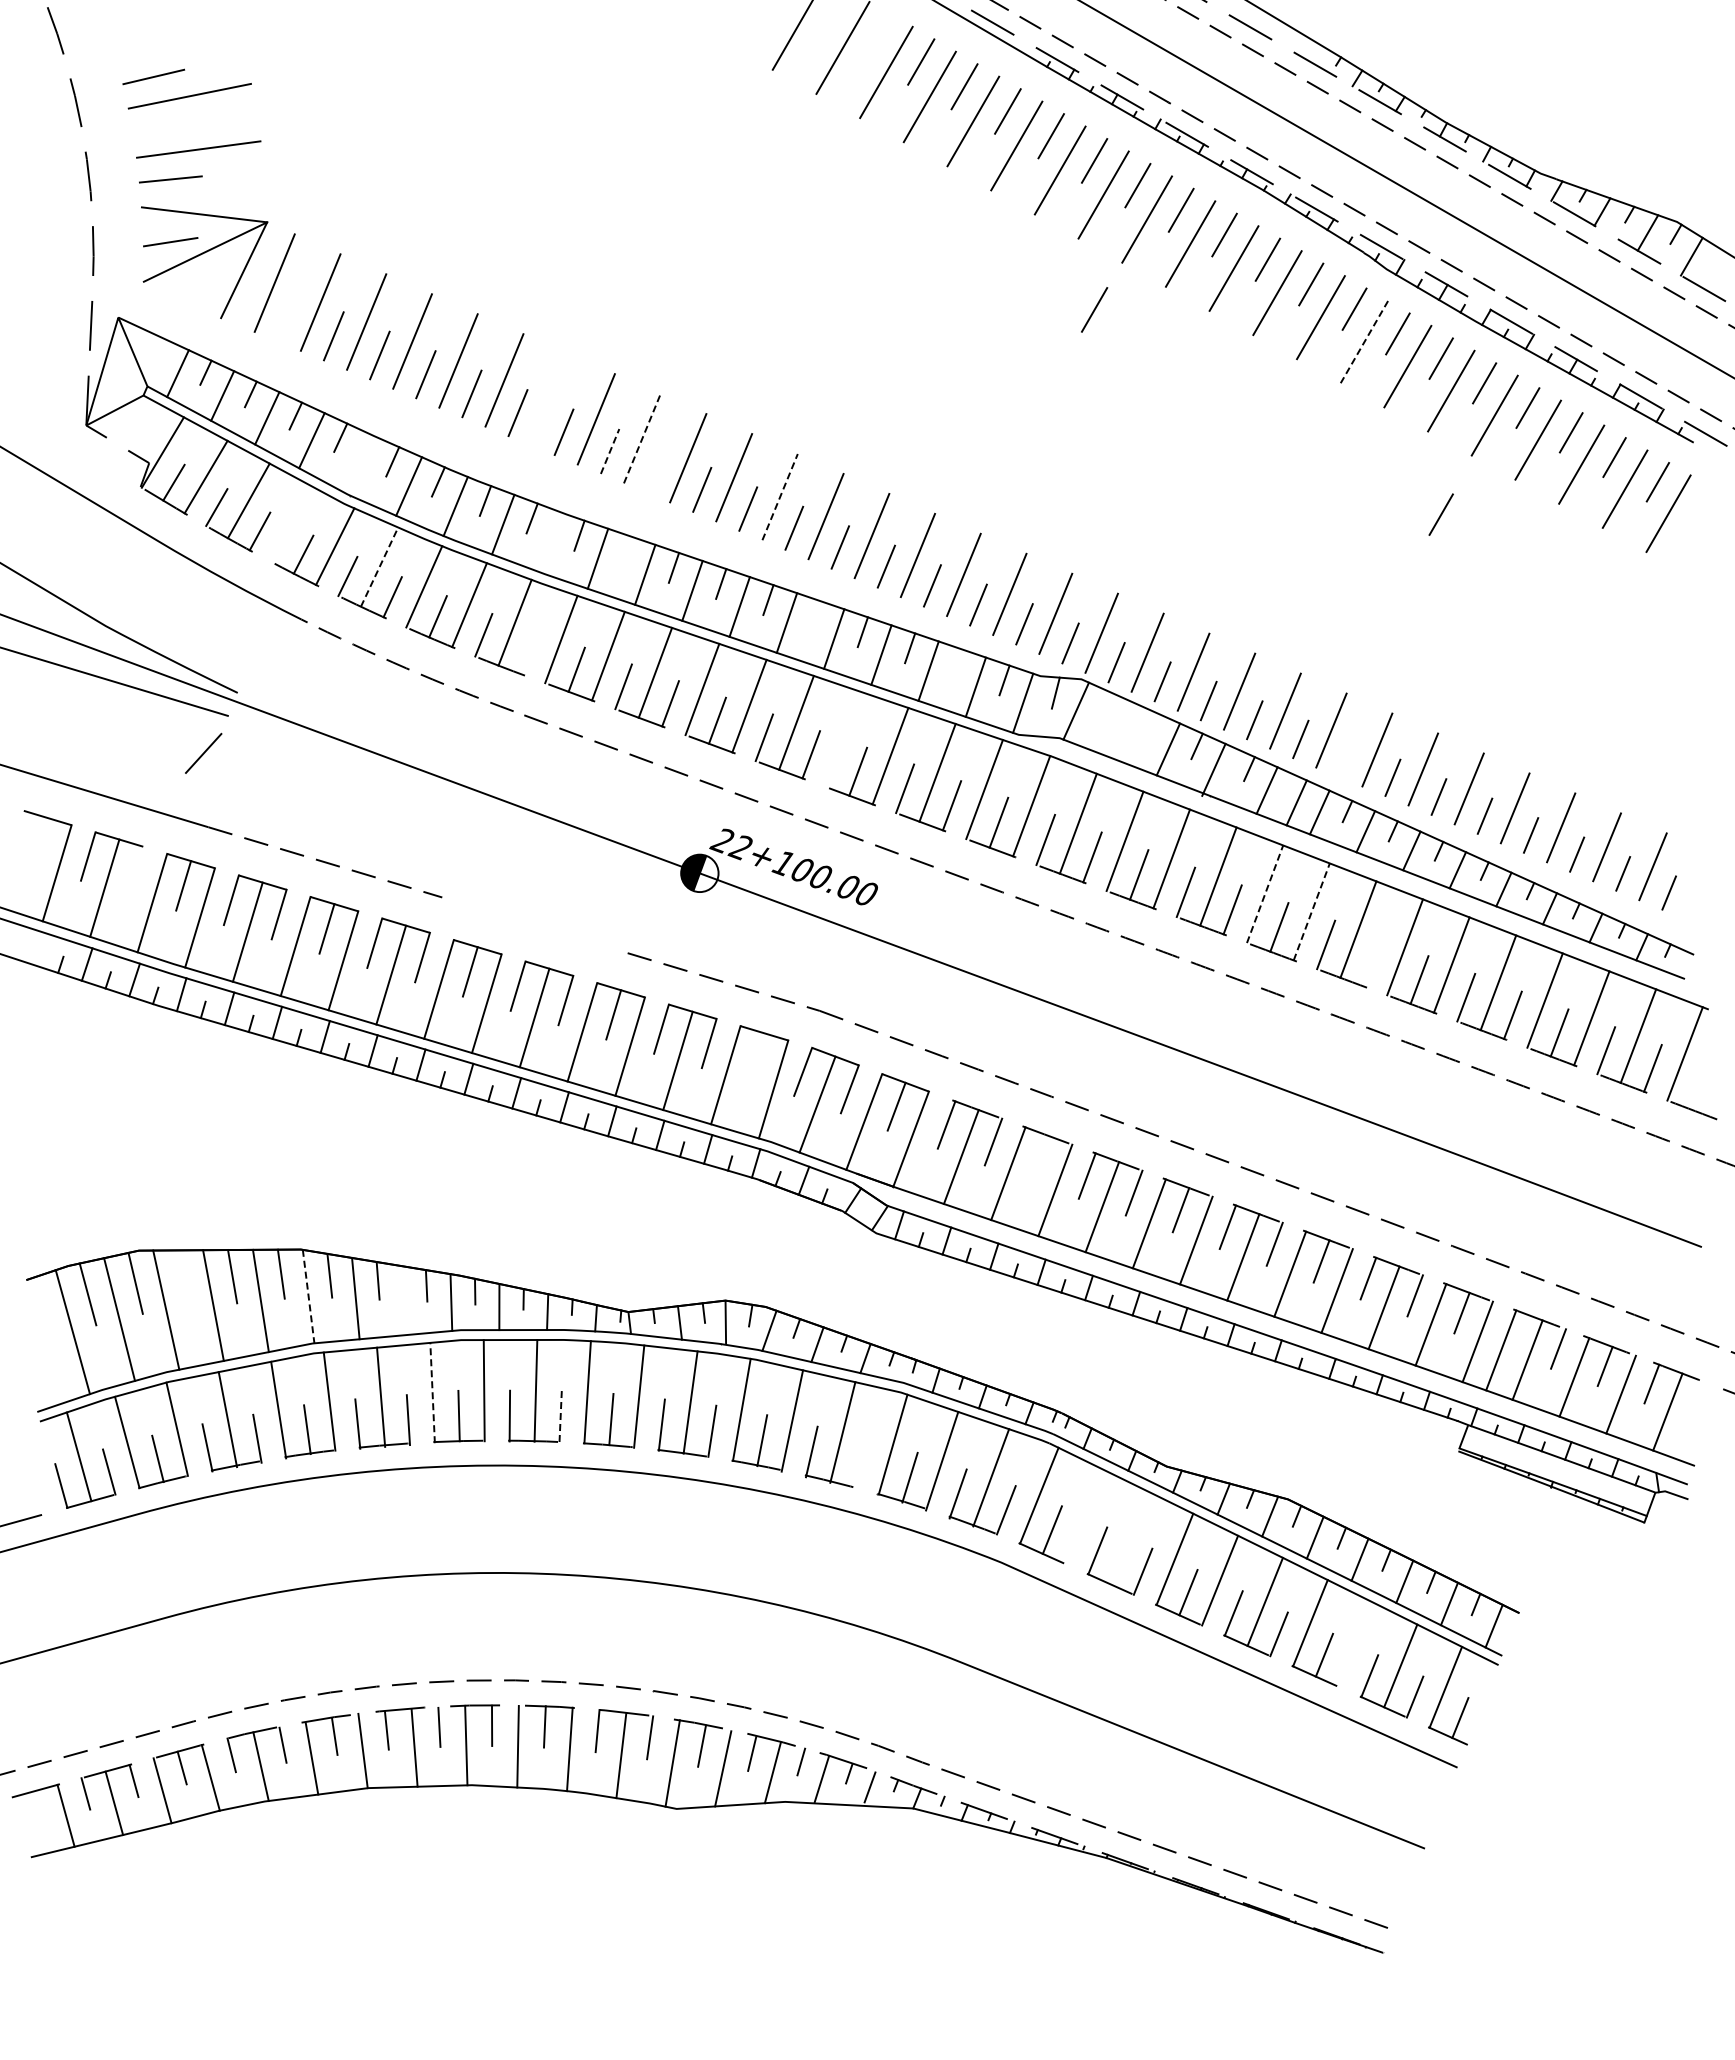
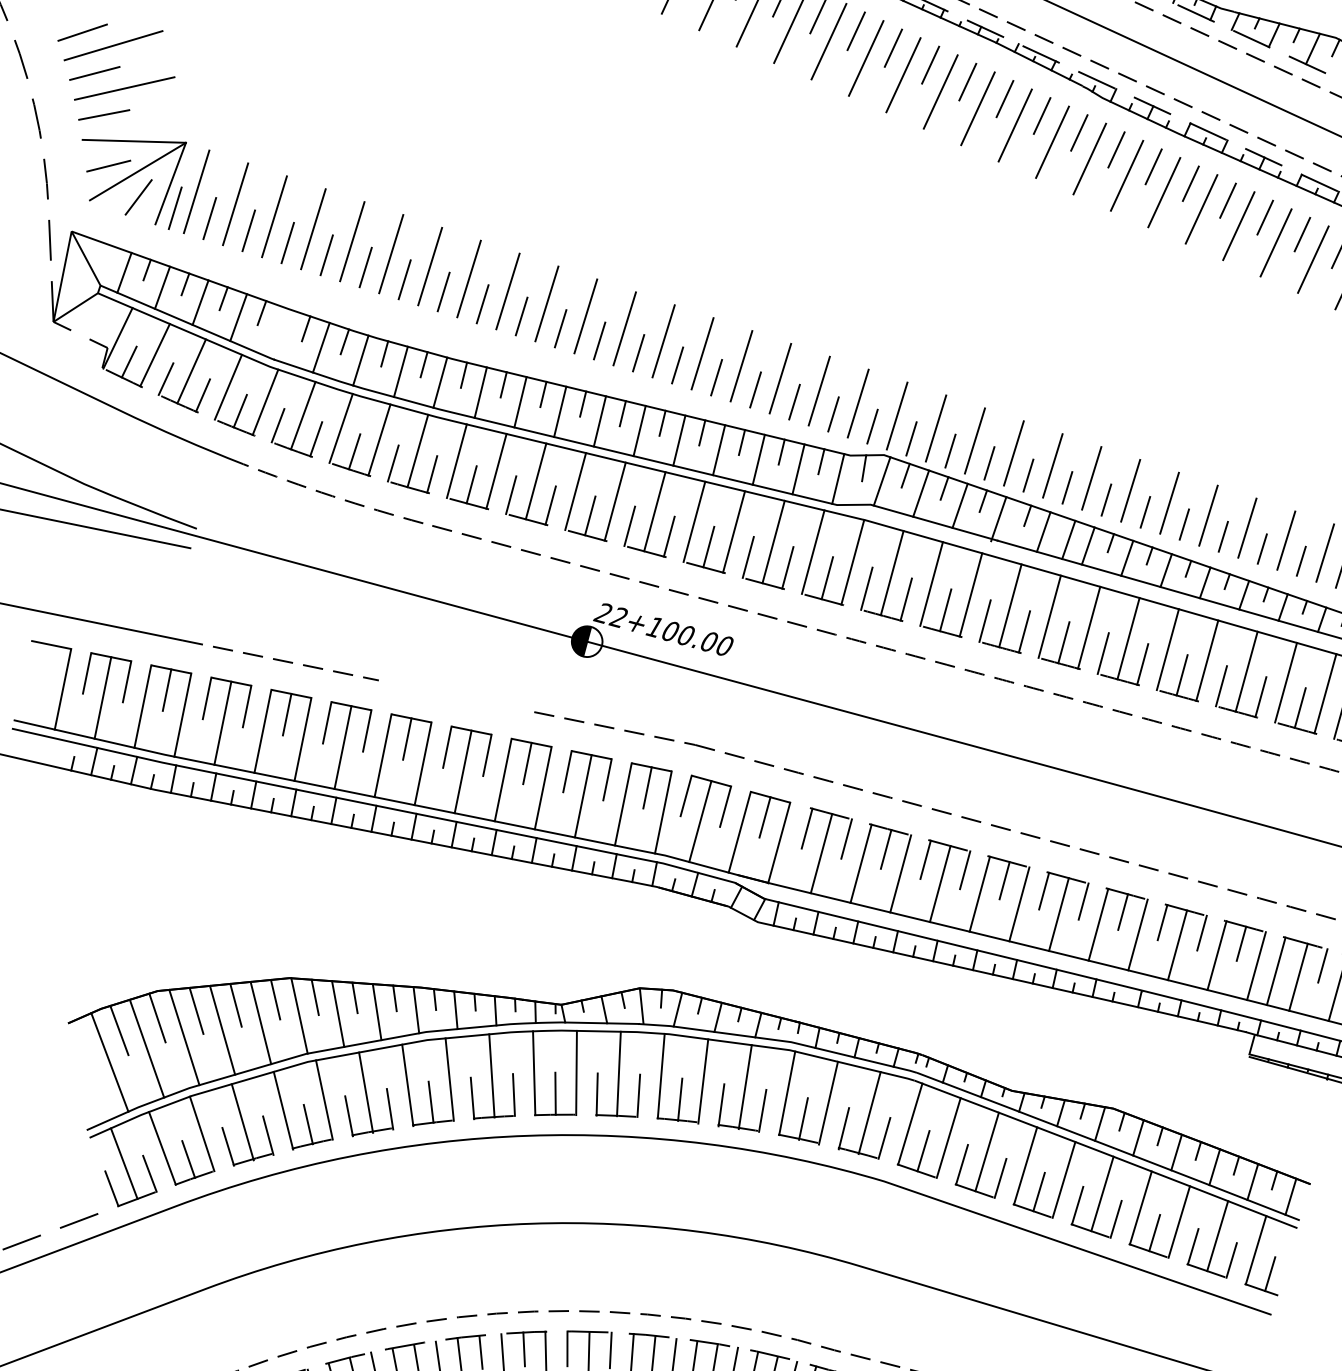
line: (163, 127) -> (94, 73), added
line: (246, 300) -> (174, 208), added
line: (1094, 309) -> (867, 152), removed
line: (287, 316) -> (209, 218), added
line: (1364, 342) -> (1089, 159), dashed -> solid
line: (550, 399) -> (430, 266), added
line: (642, 438) -> (508, 291), dashed -> solid
line: (610, 451) -> (482, 304), dashed -> solid
line: (656, 470) -> (521, 316), added
line: (780, 497) -> (625, 329), dashed -> solid
line: (1440, 514) -> (1164, 294), removed
line: (291, 524) -> (228, 387), added
line: (549, 541) -> (439, 382), added
line: (626, 551) -> (503, 384), added
line: (379, 567) -> (303, 415), dashed -> solid
line: (815, 616) -> (662, 423), added
line: (529, 652) -> (431, 474), added
line: (957, 664) -> (781, 452), added
line: (1105, 706) -> (905, 475), added
line: (1151, 726) -> (944, 488), added
line: (1122, 730) -> (921, 493), added
line: (843, 739) -> (694, 521), added
line: (203, 752) -> (138, 196), moved
line: (1346, 758) -> (1106, 500), added
line: (135, 870) -> (126, 681), added
line: (1265, 893) -> (1050, 616), dashed -> solid
line: (1311, 911) -> (1088, 627), dashed -> solid
line: (1372, 962) -> (1142, 664), added
line: (756, 1057) -> (647, 787), added
line: (1039, 1159) -> (885, 849), added
line: (183, 1278) -> (196, 1010), added
line: (308, 1297) -> (299, 1016), dashed -> solid
line: (403, 1300) -> (377, 1012), added
line: (432, 1392) -> (407, 1084), dashed -> solid
line: (560, 1416) -> (513, 1095), dashed -> solid
line: (861, 1463) -> (762, 1111), added
line: (1084, 1516) -> (948, 1137), added
line: (1129, 1537) -> (986, 1151), added
line: (1355, 1644) -> (1179, 1221), added

